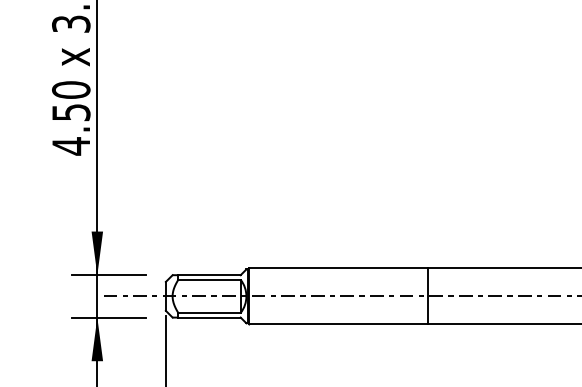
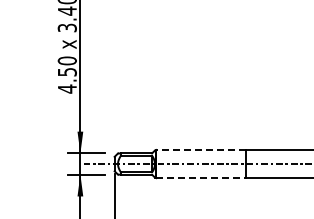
line: (337, 269) -> (200, 150), solid -> dashed
line: (337, 325) -> (200, 178), solid -> dashed

